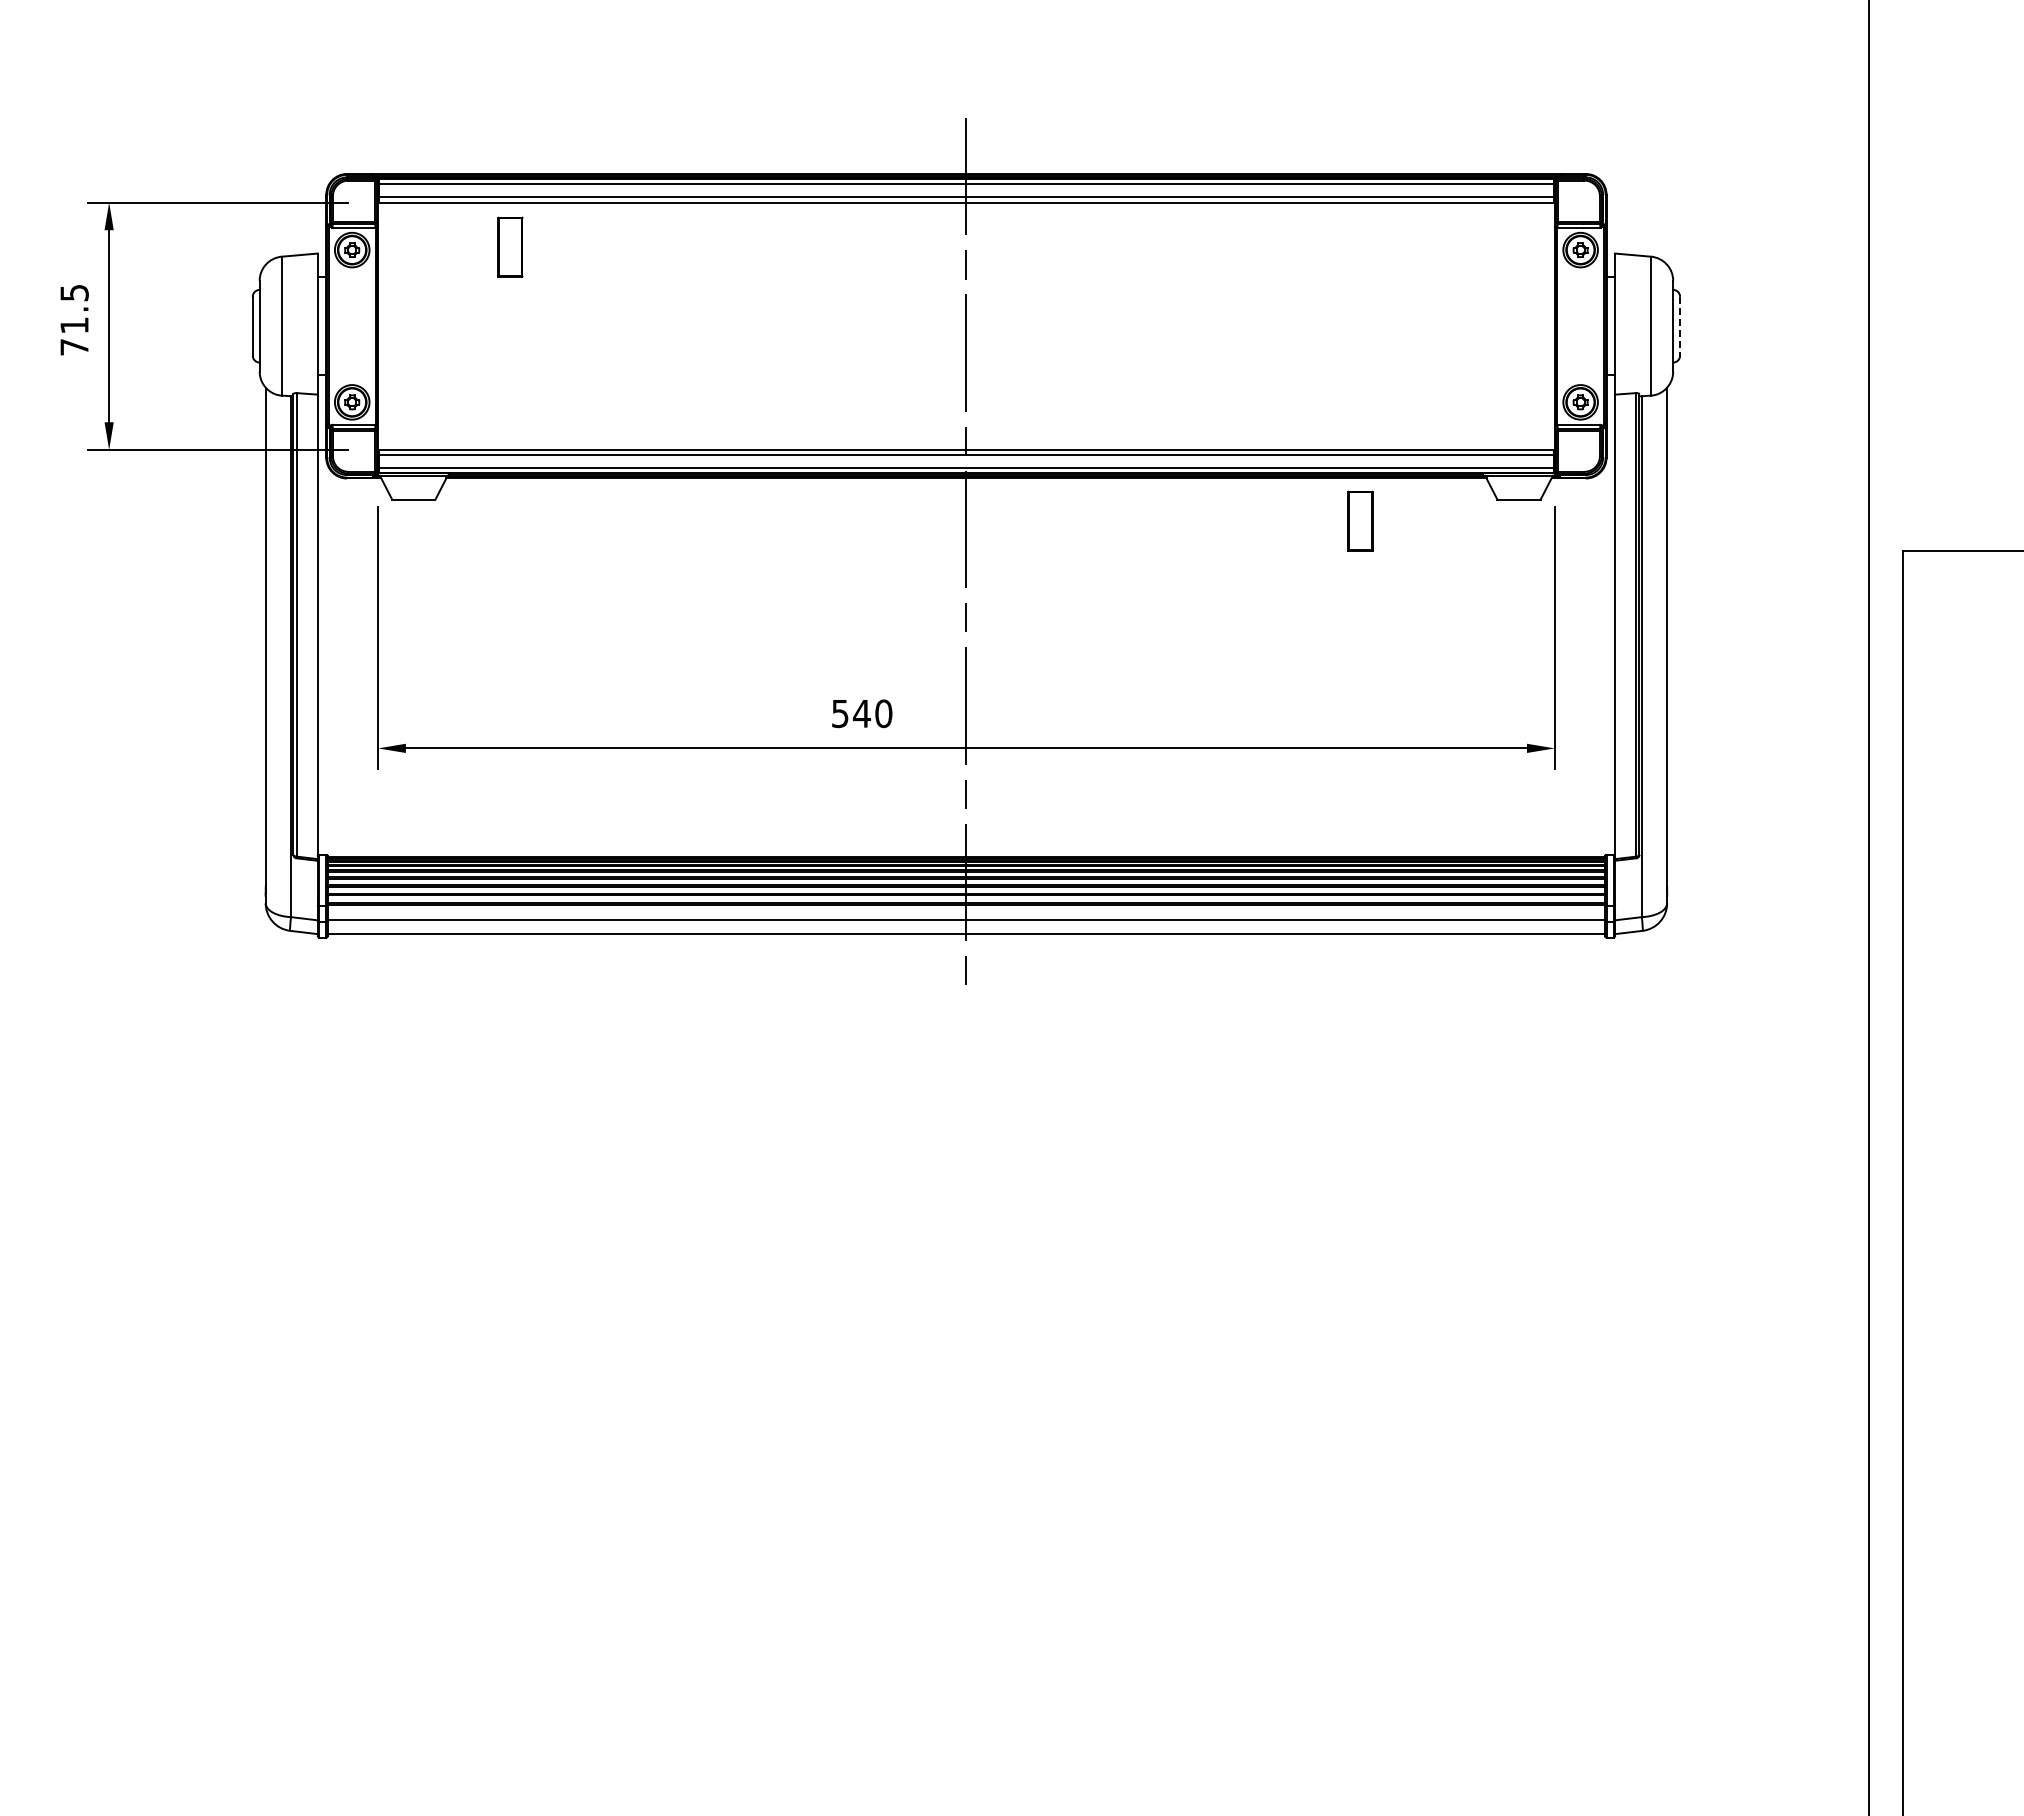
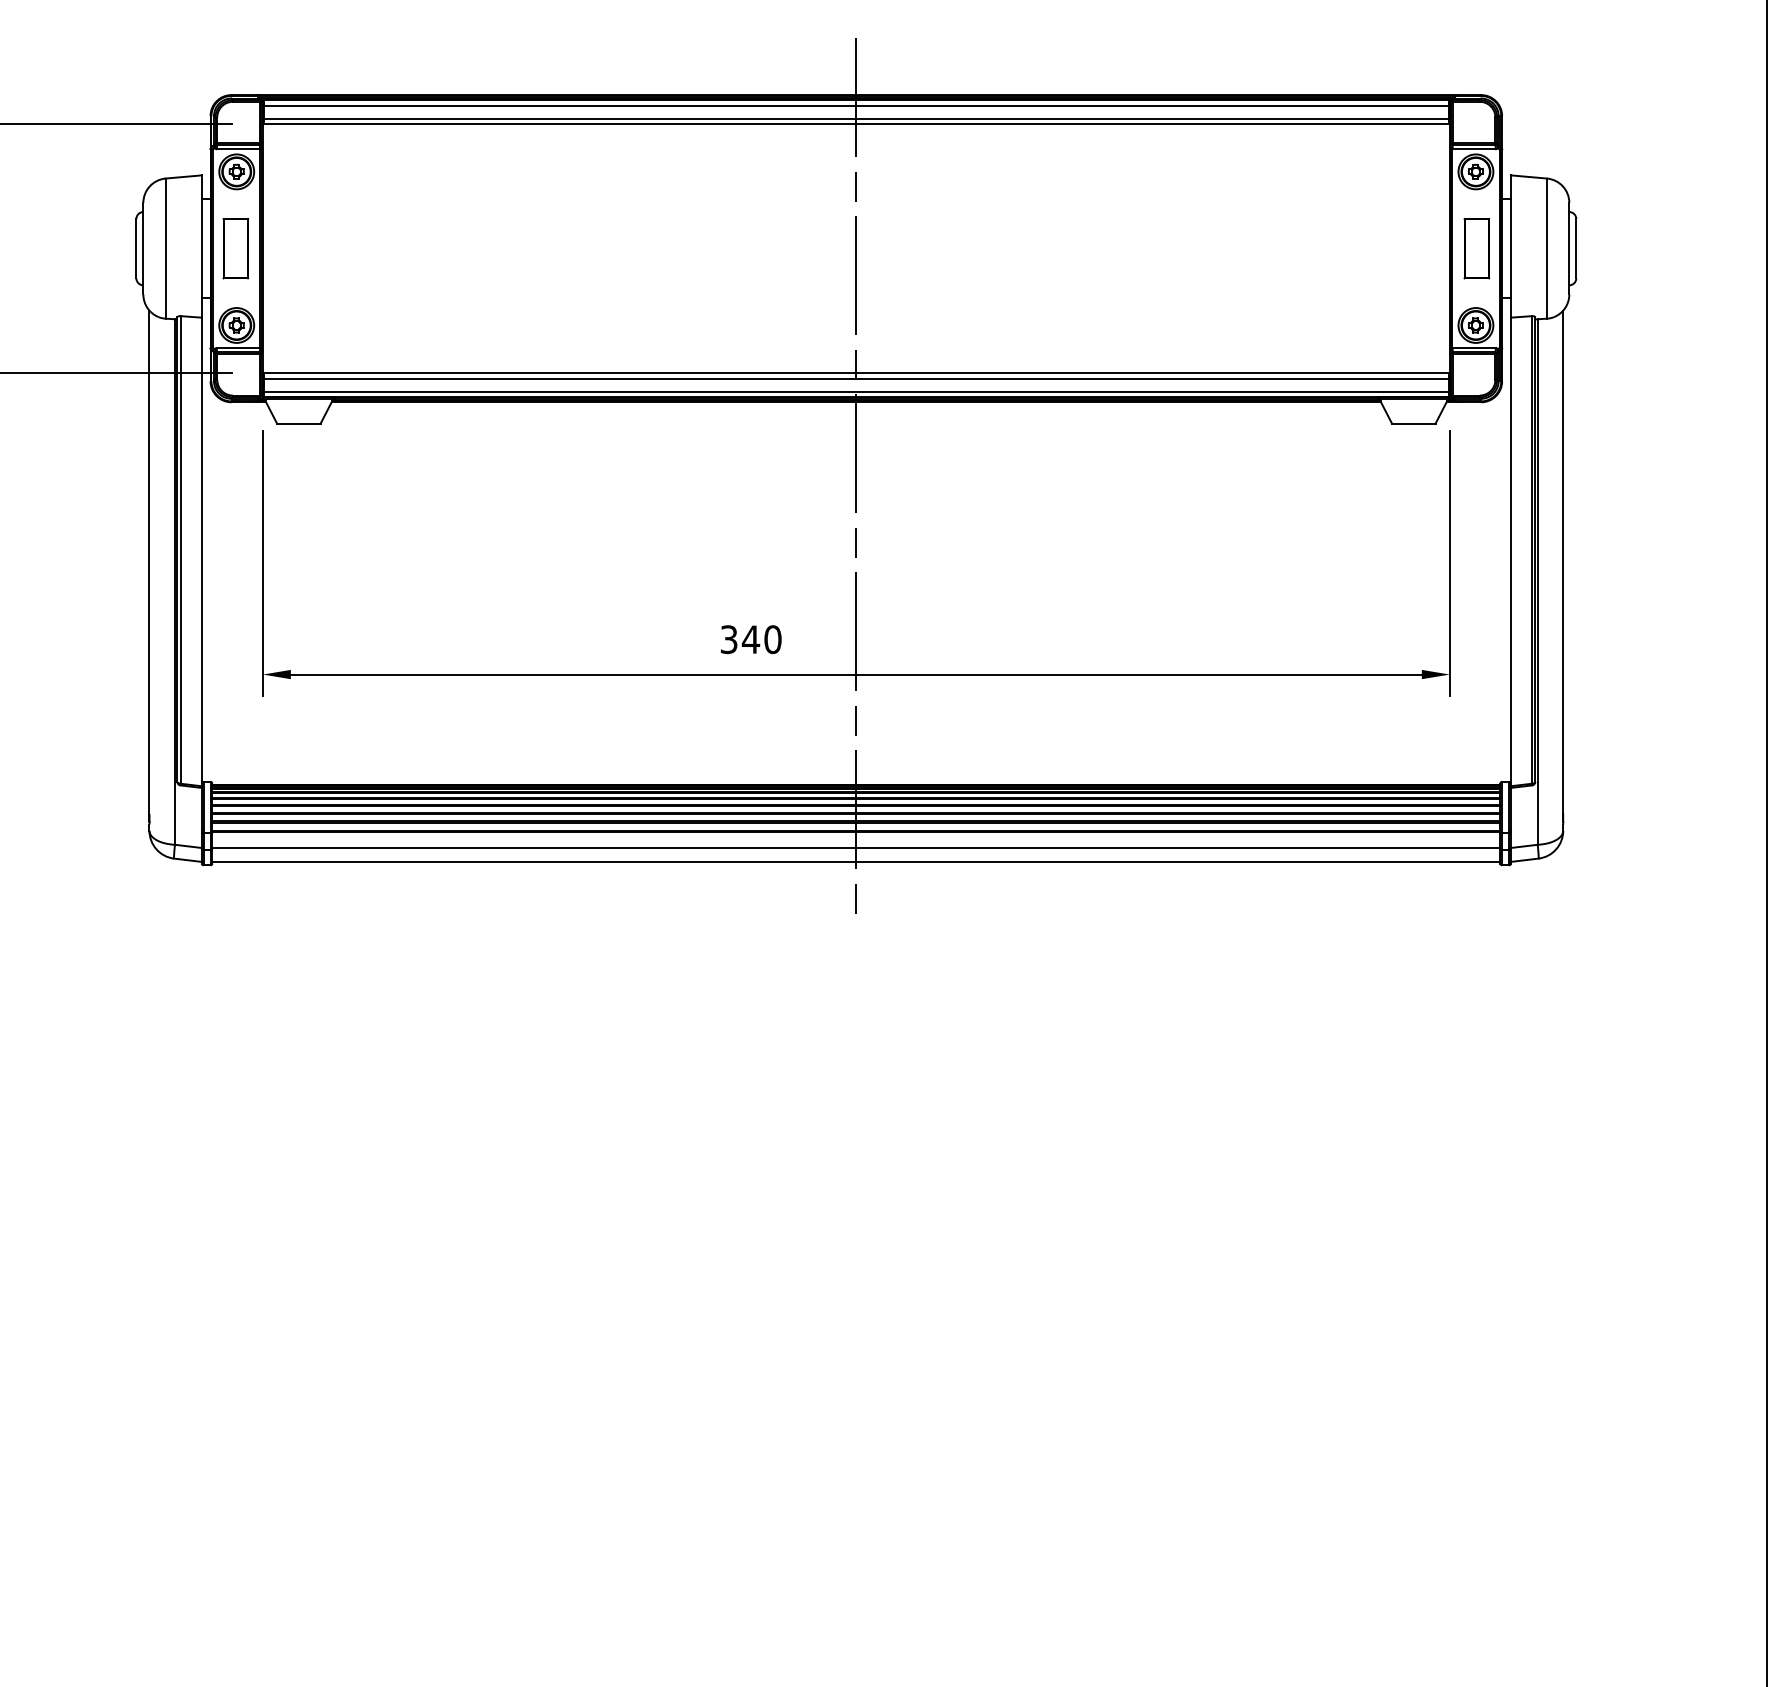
part: (510, 246) -> (235, 247), moved
line: (1680, 326) -> (1576, 248), dashed -> solid
part: (1360, 520) -> (1476, 247), moved
text: (840, 713) -> (729, 639), 540 -> 340

